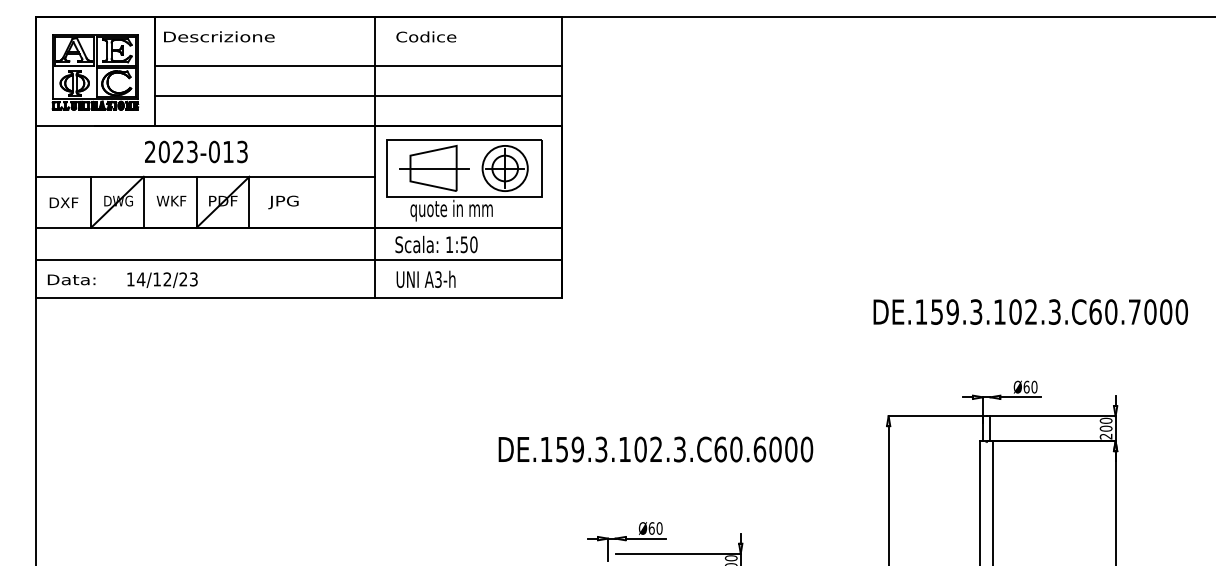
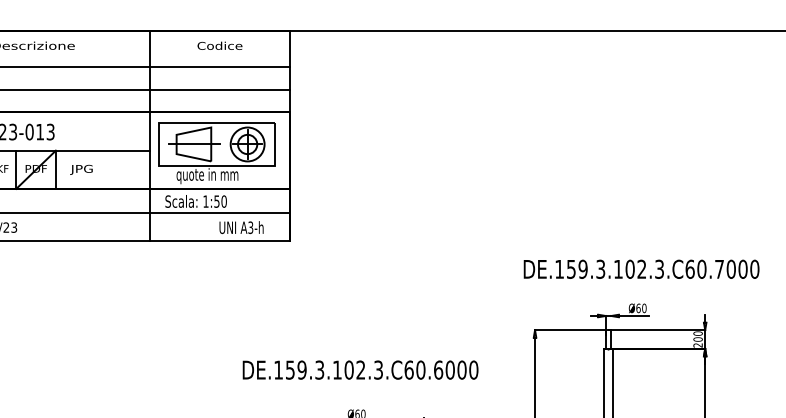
text: (426, 36) -> (220, 45), moved
text: (425, 278) -> (241, 226), moved
text: (1030, 311) -> (641, 268), moved
text: (655, 449) -> (360, 370), moved

